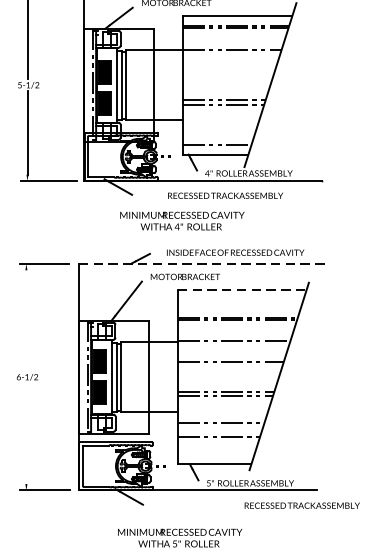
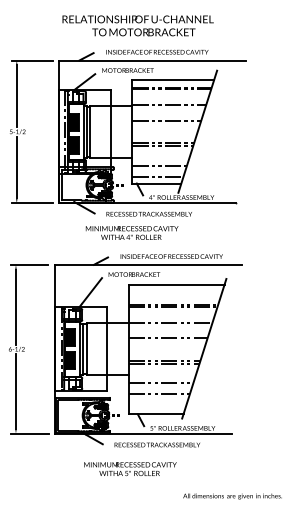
line: (228, 69) -> (166, 120), added
line: (219, 130) -> (159, 165), added
text: (224, 194) -> (148, 213), moved
line: (204, 264) -> (148, 265), dashed -> solid
line: (241, 290) -> (176, 284), dashed -> solid
line: (25, 319) -> (15, 306), added
line: (25, 432) -> (15, 390), added
text: (302, 505) -> (157, 444), moved

